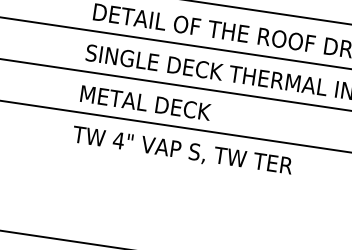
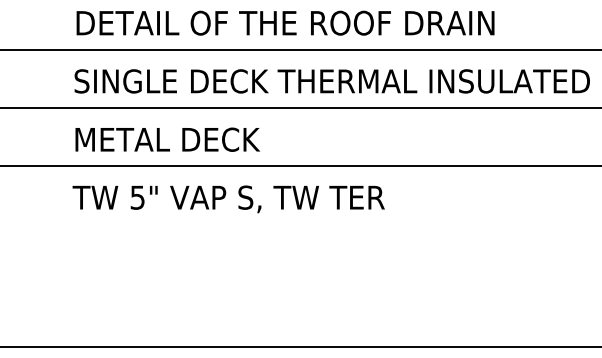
text: (118, 140) -> (137, 197), 4" -> 5"

